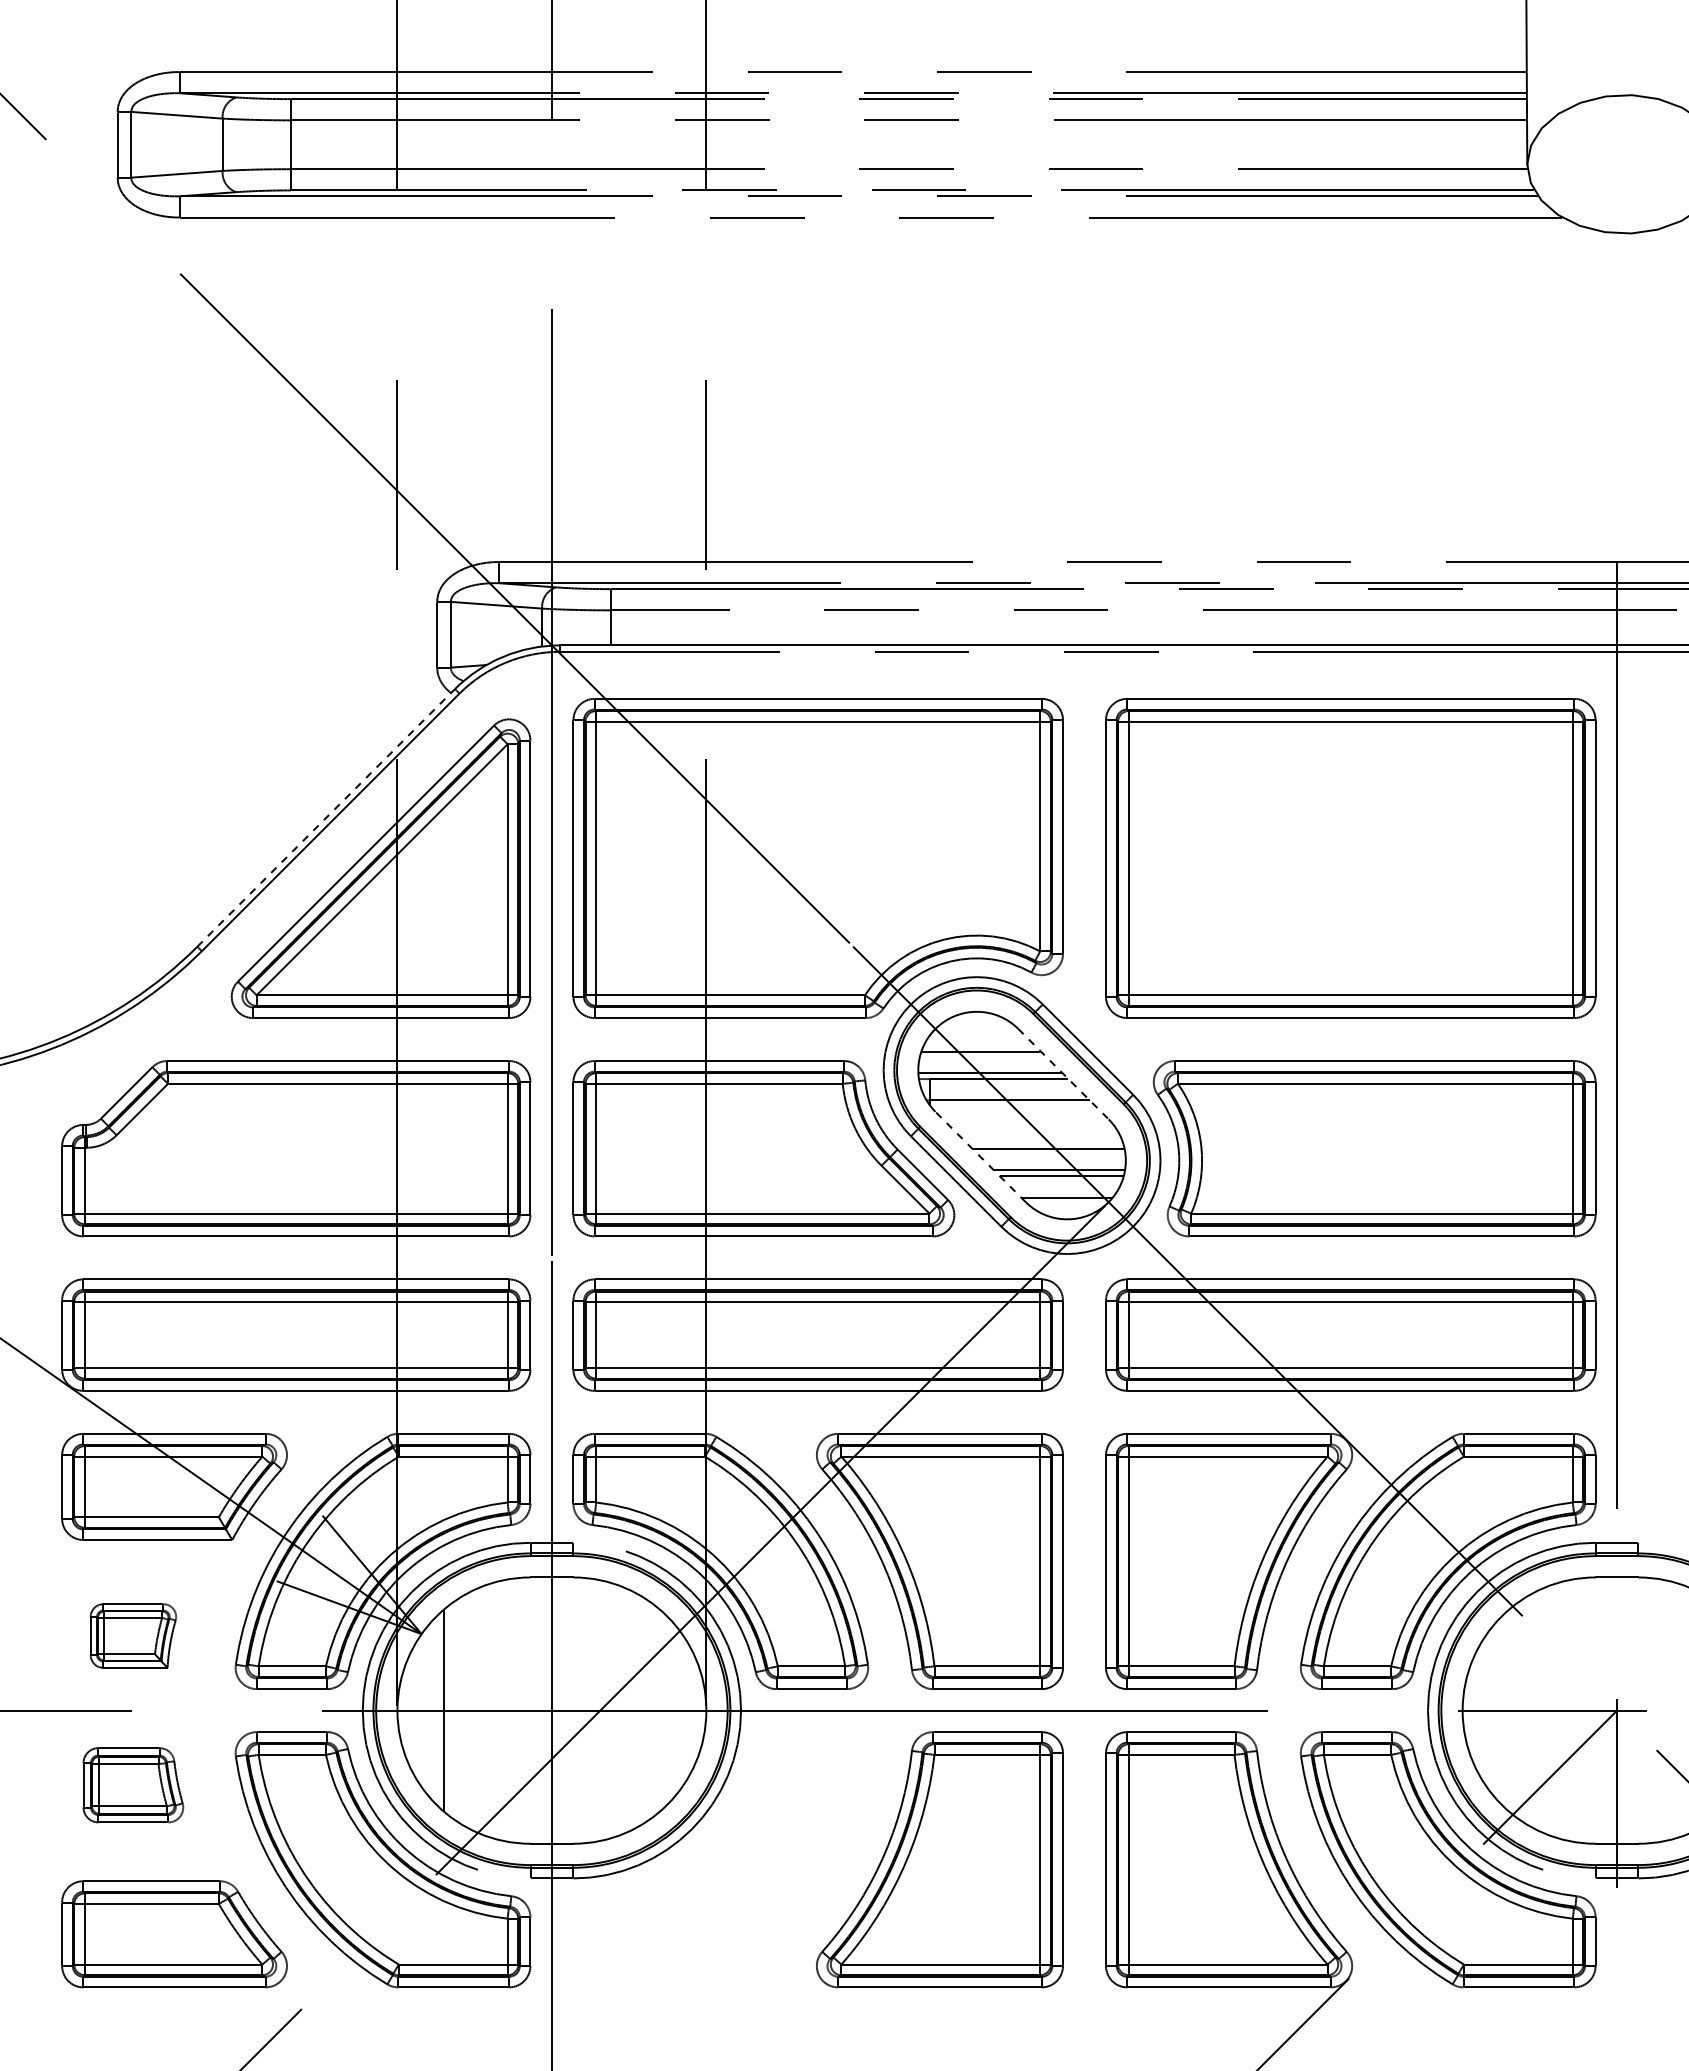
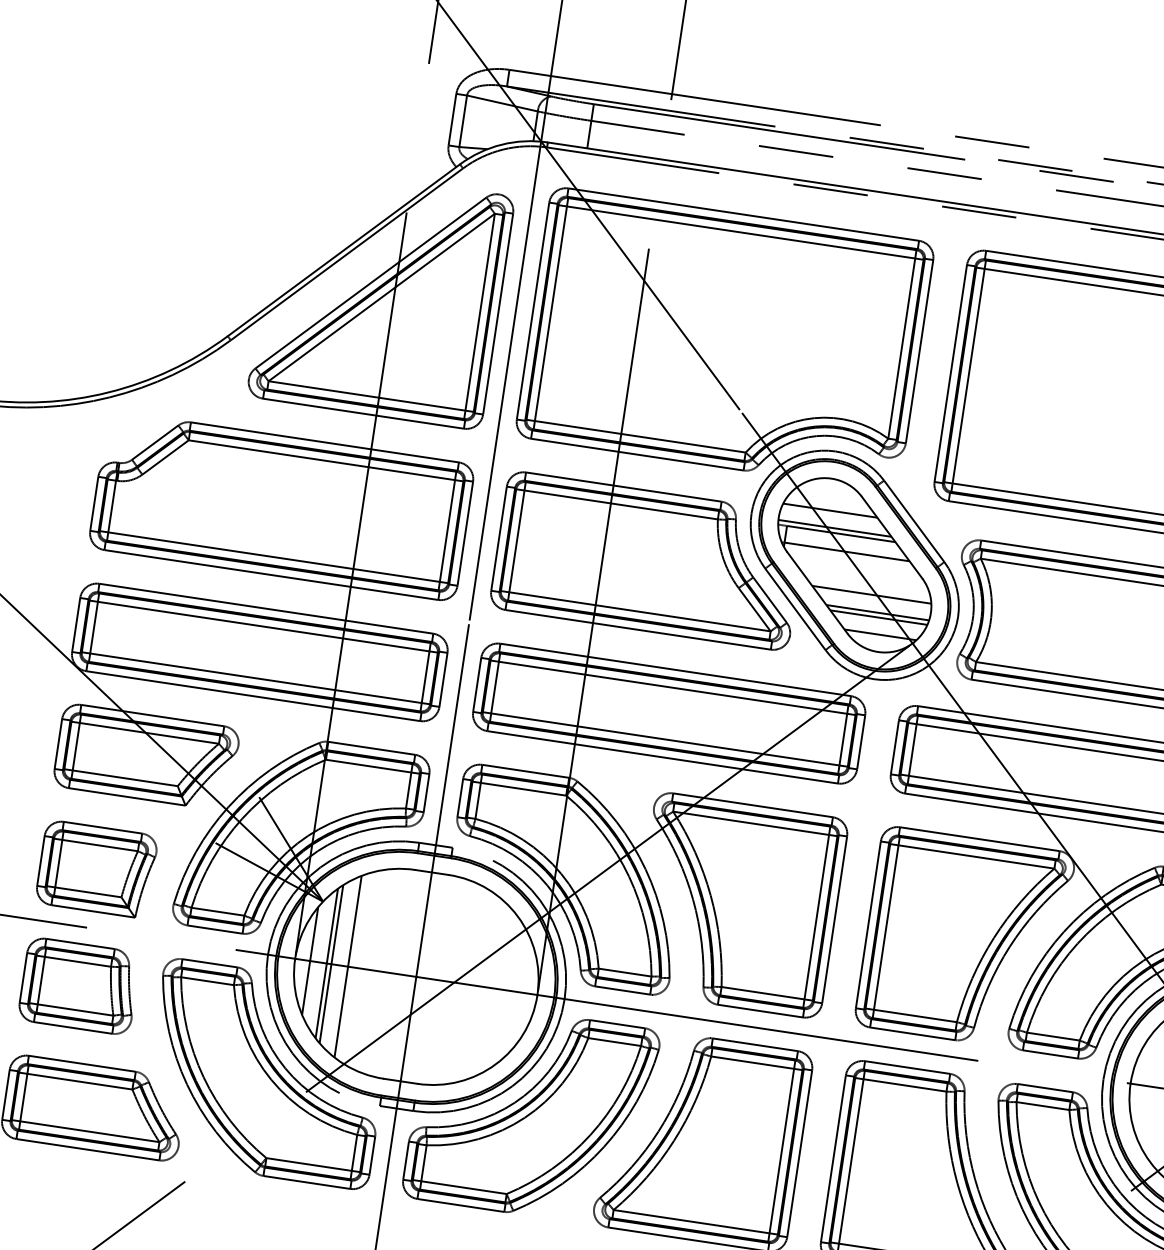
line: (326, 817) -> (344, 250), dashed -> solid
line: (1063, 1074) -> (892, 537), dashed -> solid
line: (980, 1157) -> (817, 593), dashed -> solid
part: (133, 1635) -> (96, 868), size x1.67
line: (416, 1710) -> (310, 960), added
line: (437, 1710) -> (326, 963), added
line: (464, 1710) -> (347, 966), added
part: (133, 1785) -> (79, 986), size x1.43
part: (720, 1859) -> (531, 1113), added

